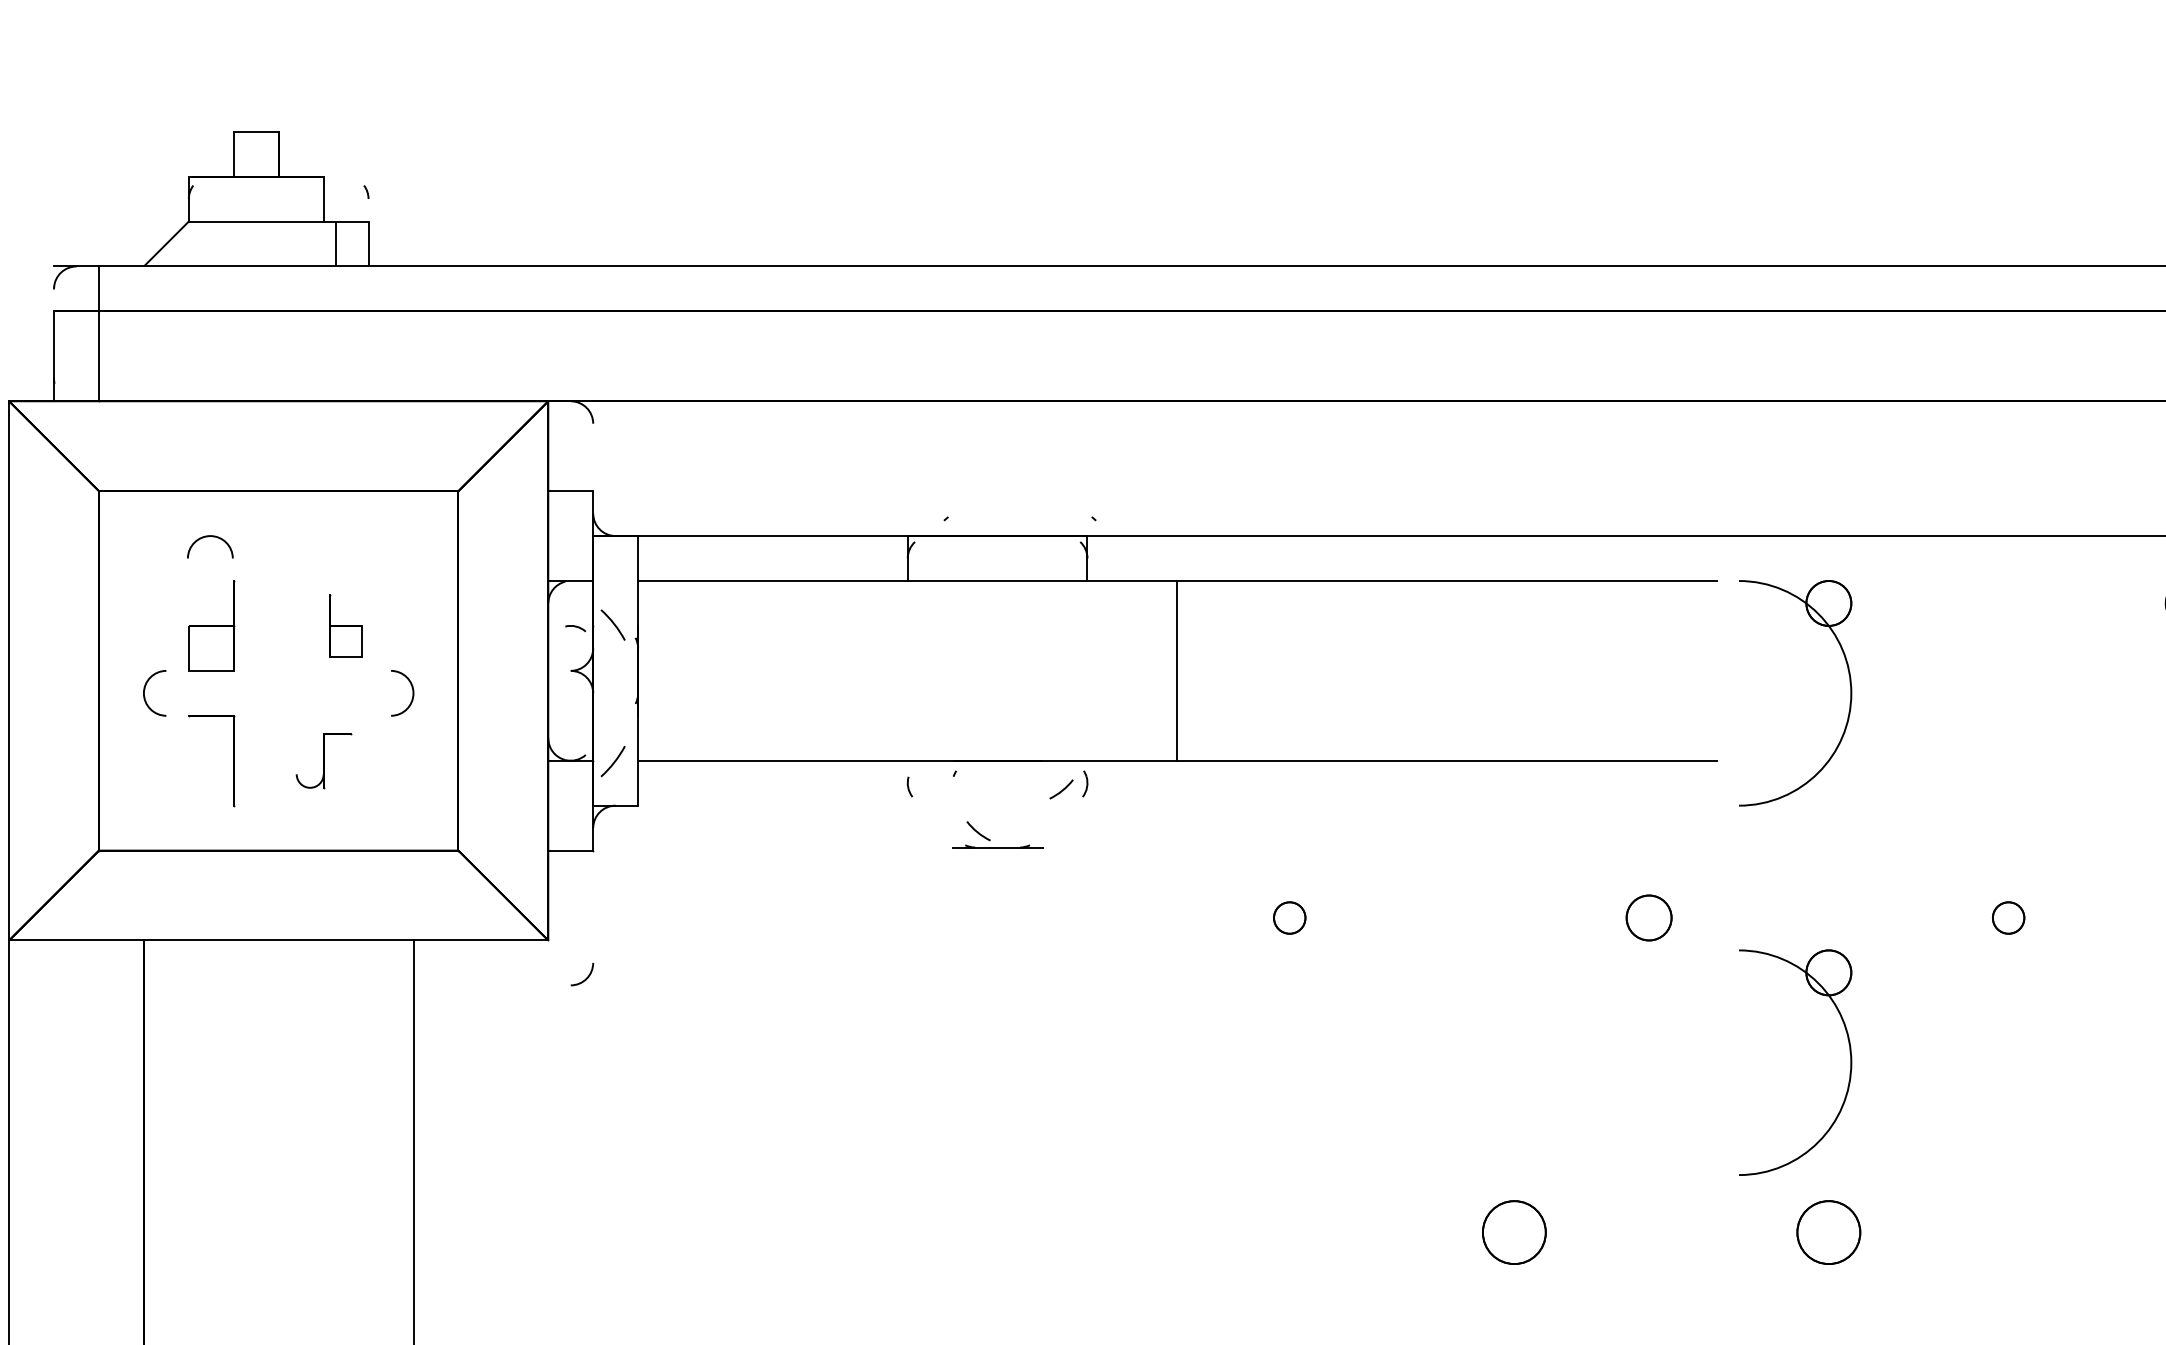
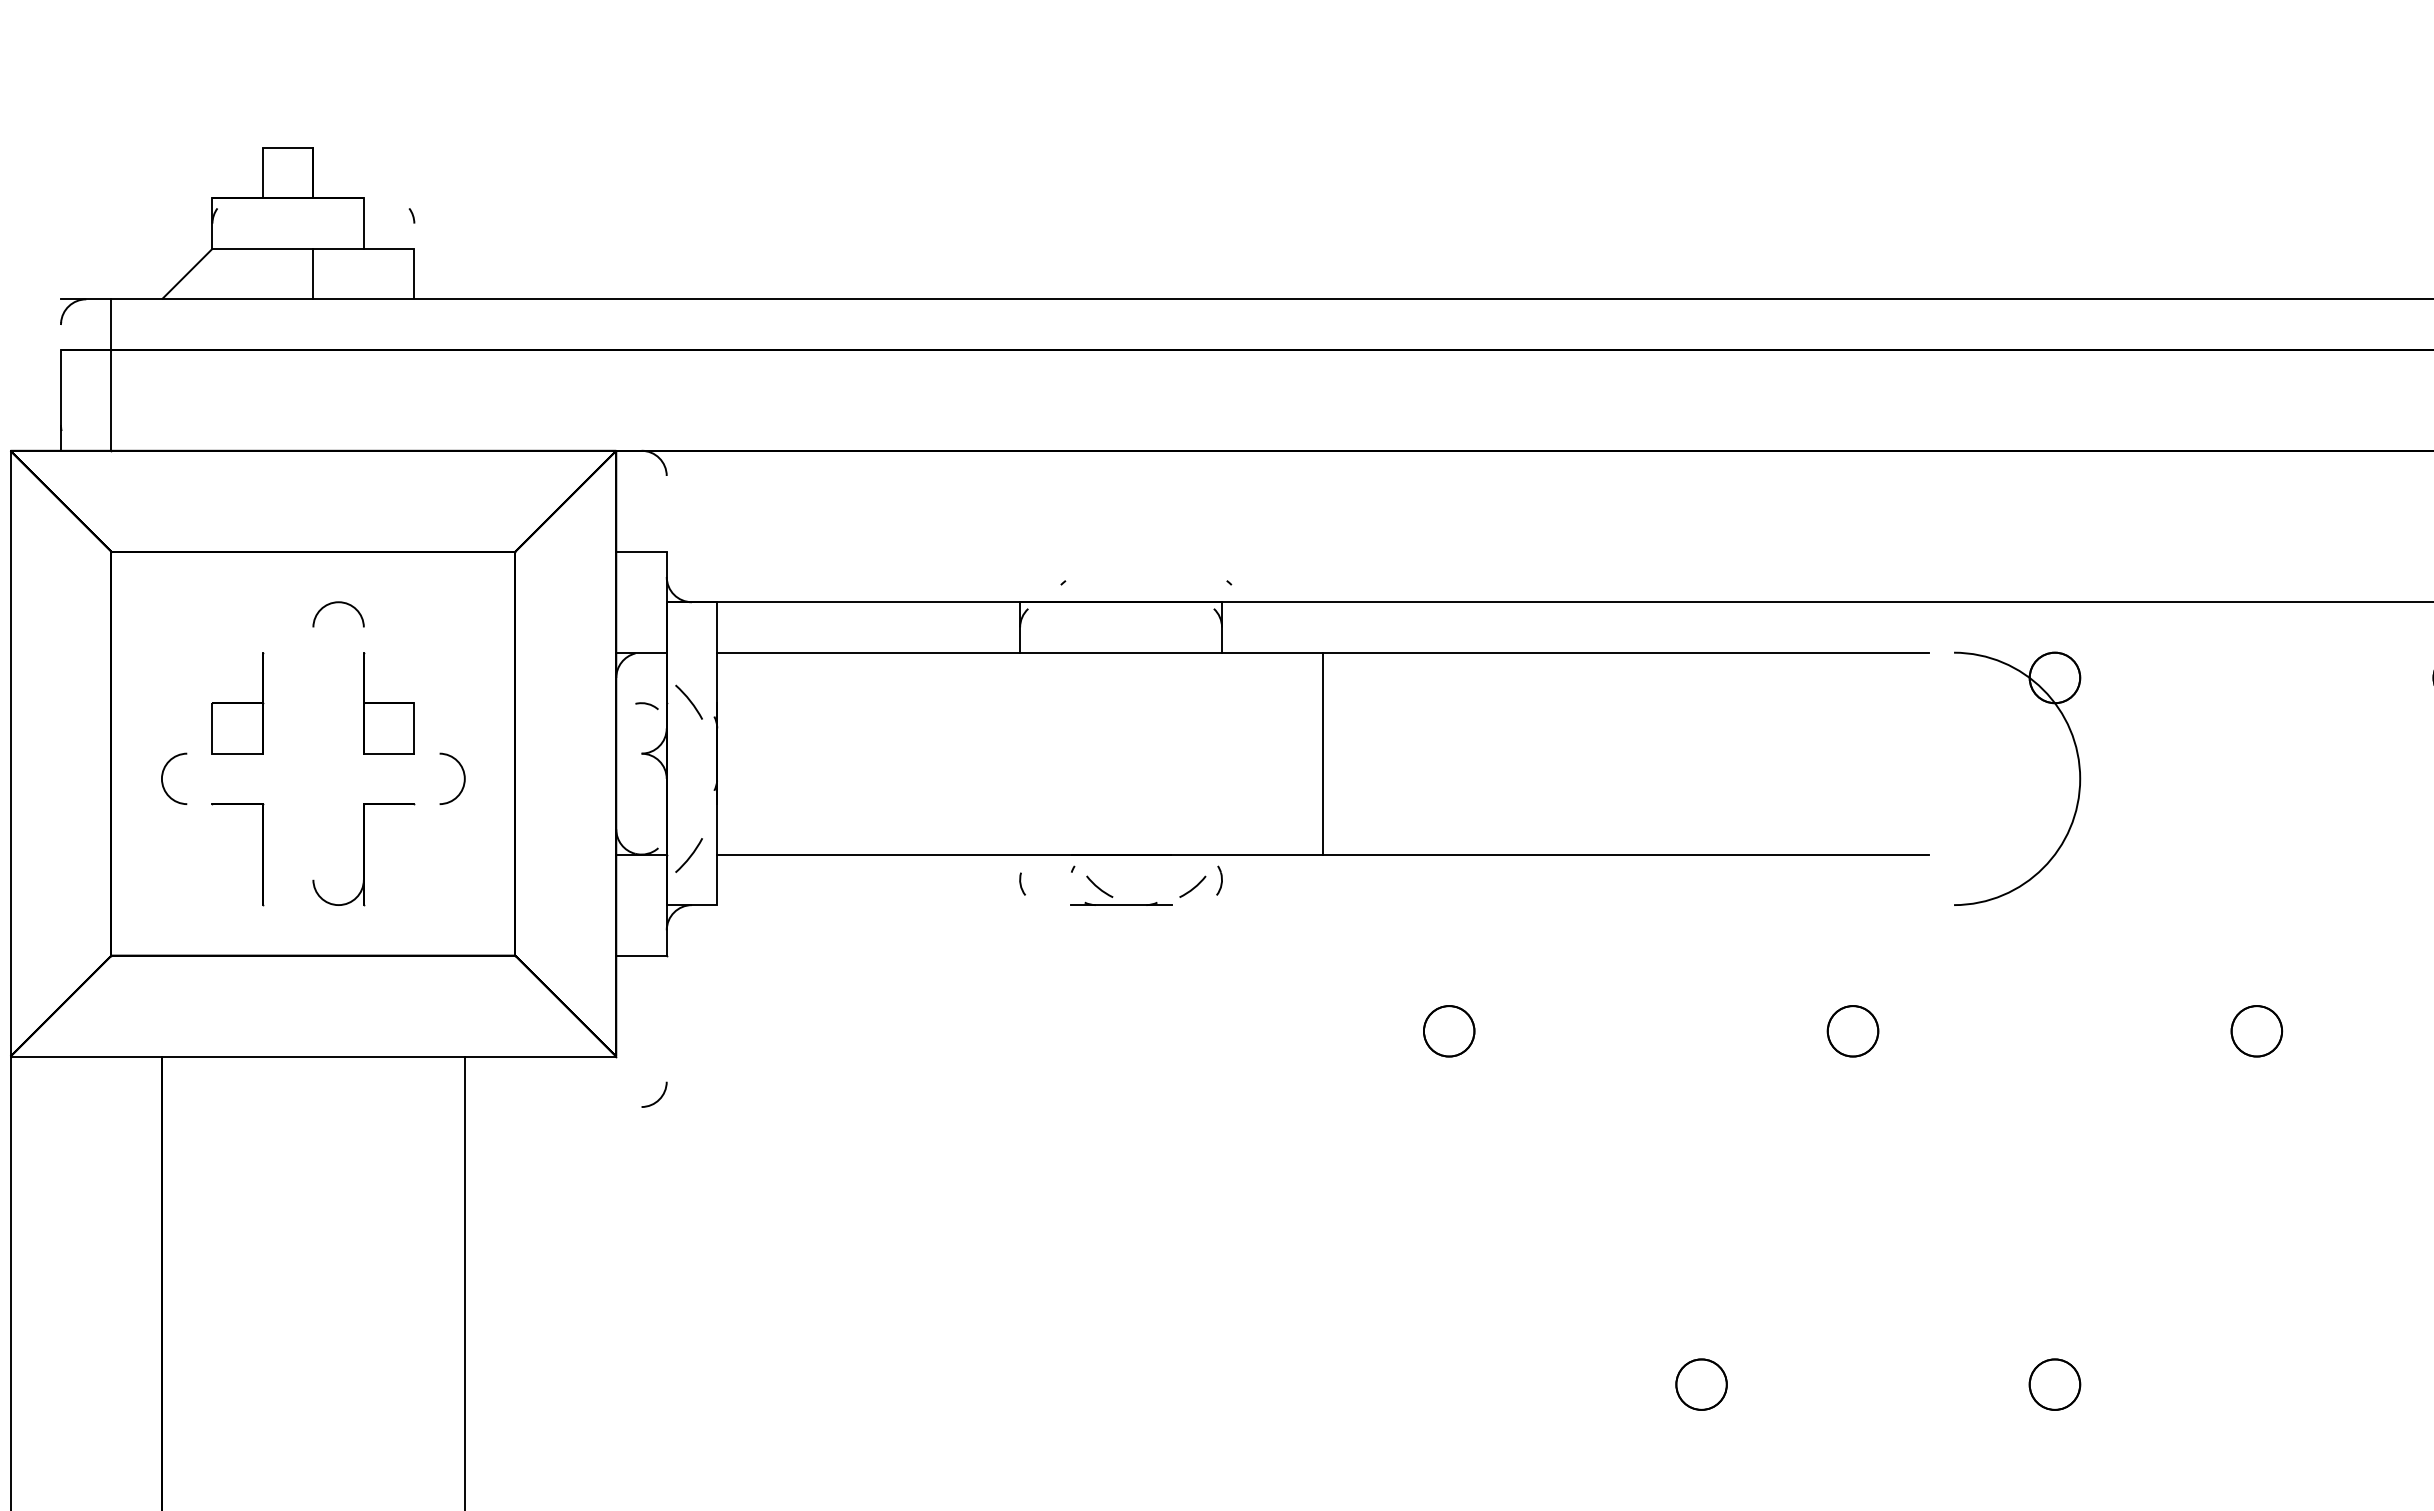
line: (335, 243) -> (313, 273), moved
curve: (210, 537) -> (338, 603), moved
part: (345, 626) -> (388, 703), size x1.43
part: (323, 760) -> (363, 854), size x1.67
part: (990, 839) -> (1113, 896), moved
part: (1289, 918) -> (1449, 1031), size x1.43
part: (2008, 918) -> (2256, 1031), size x1.43
part: (1849, 1054) -> (2078, 1184), removed
part: (1514, 1232) -> (1701, 1384), size x0.71
part: (1828, 1232) -> (2054, 1384), size x0.71

